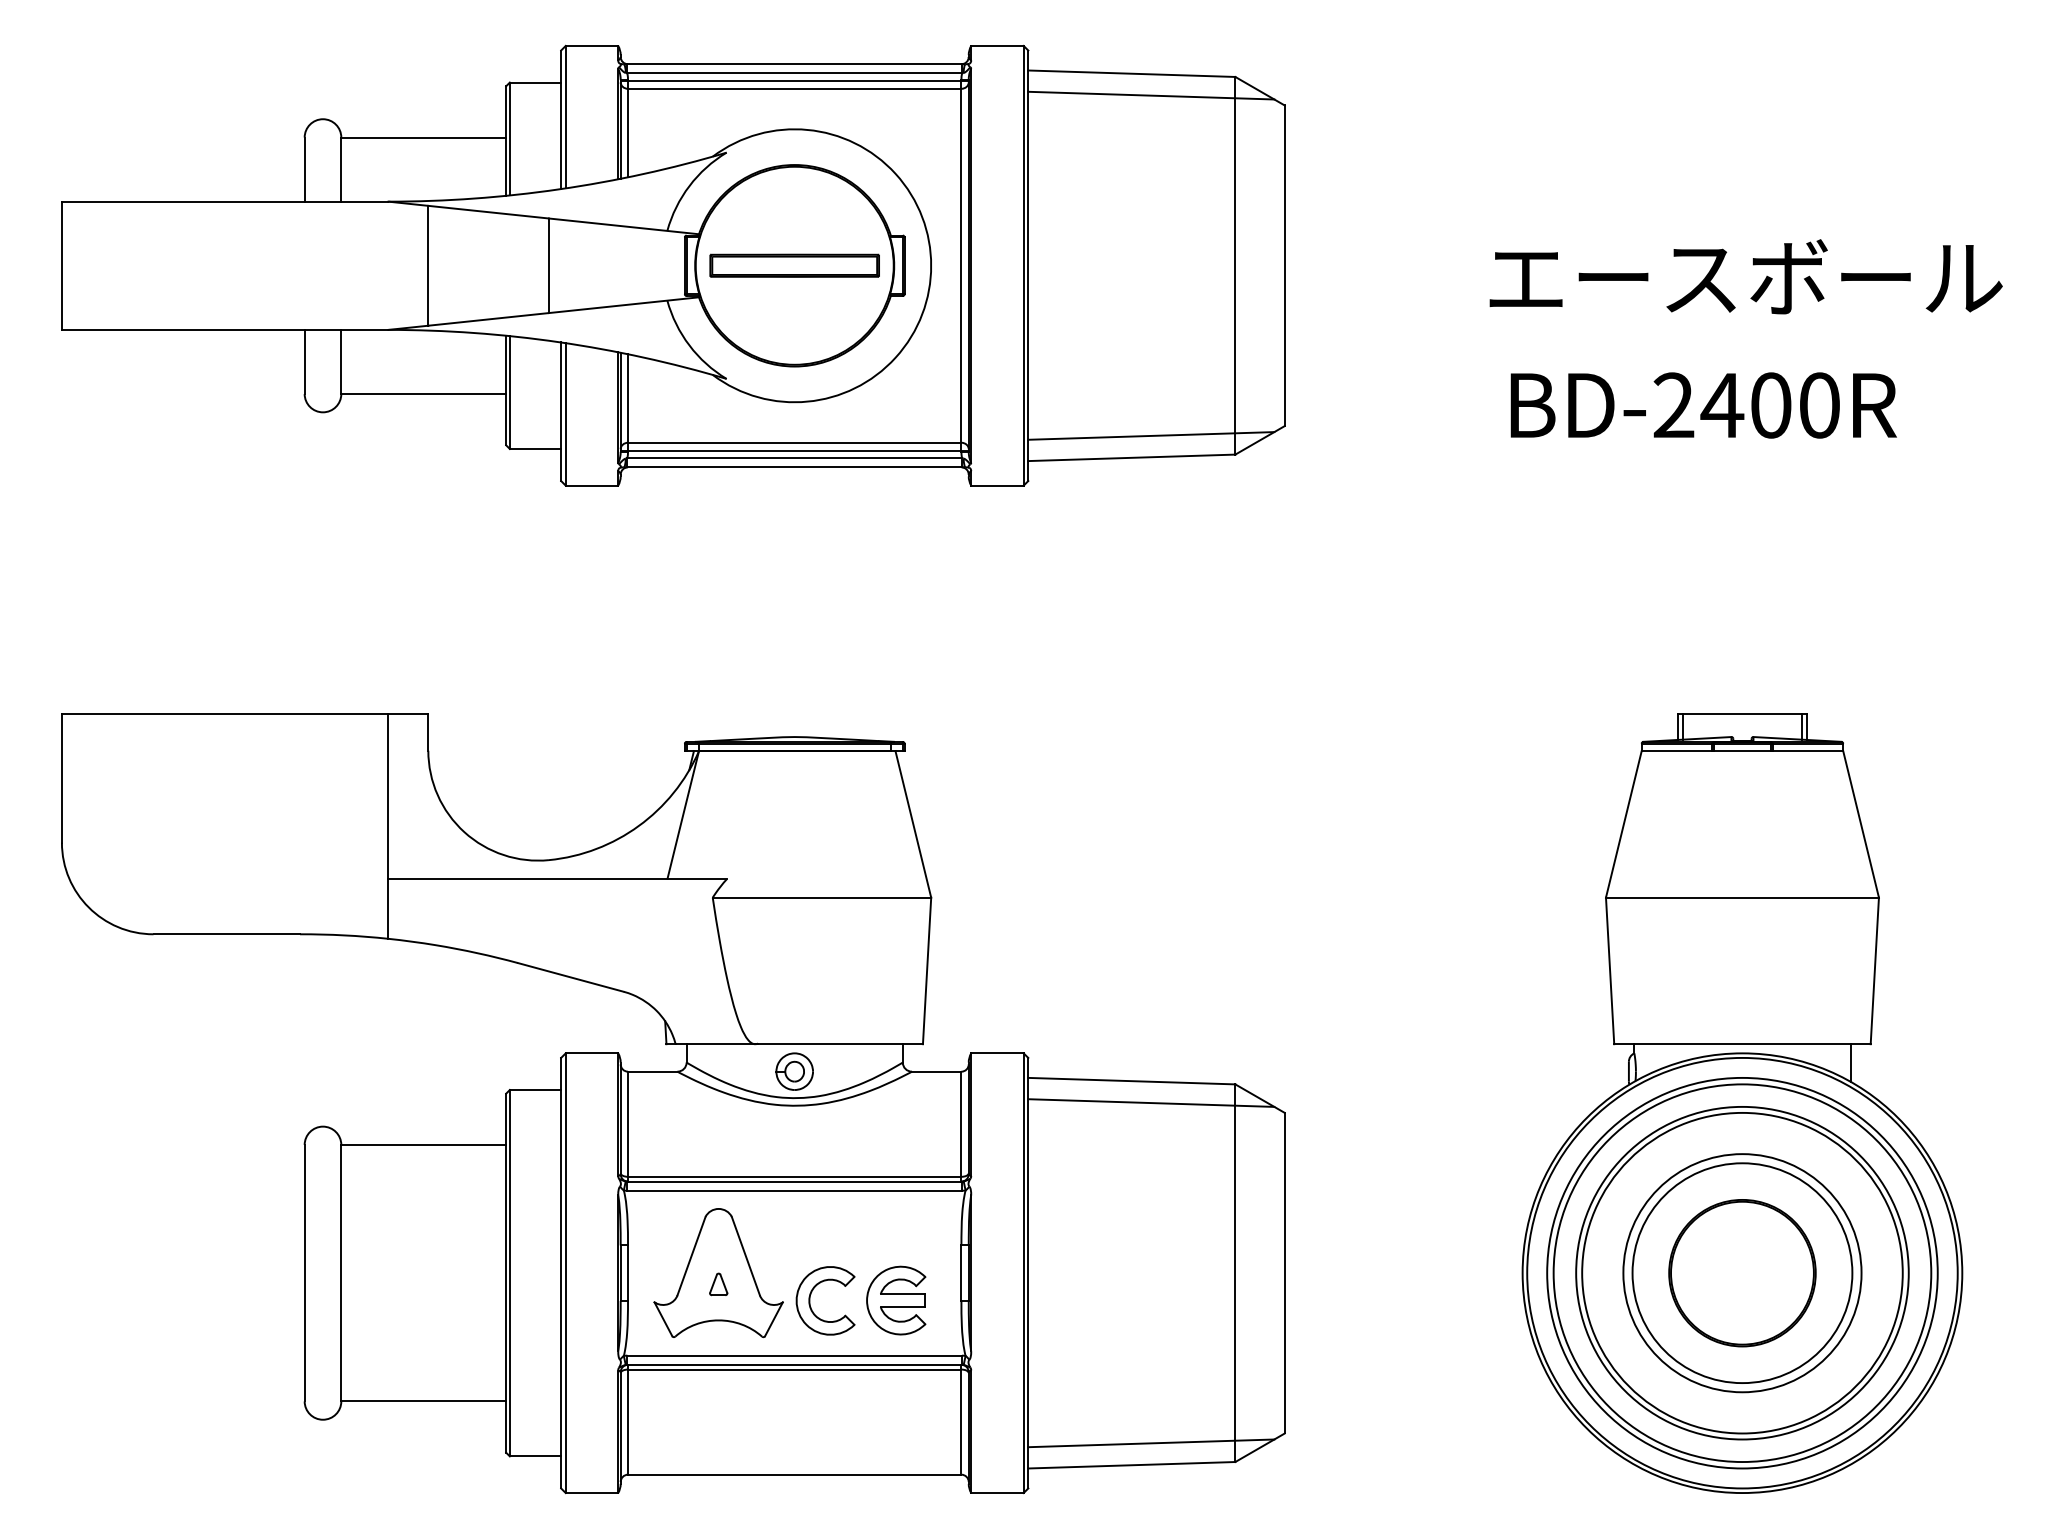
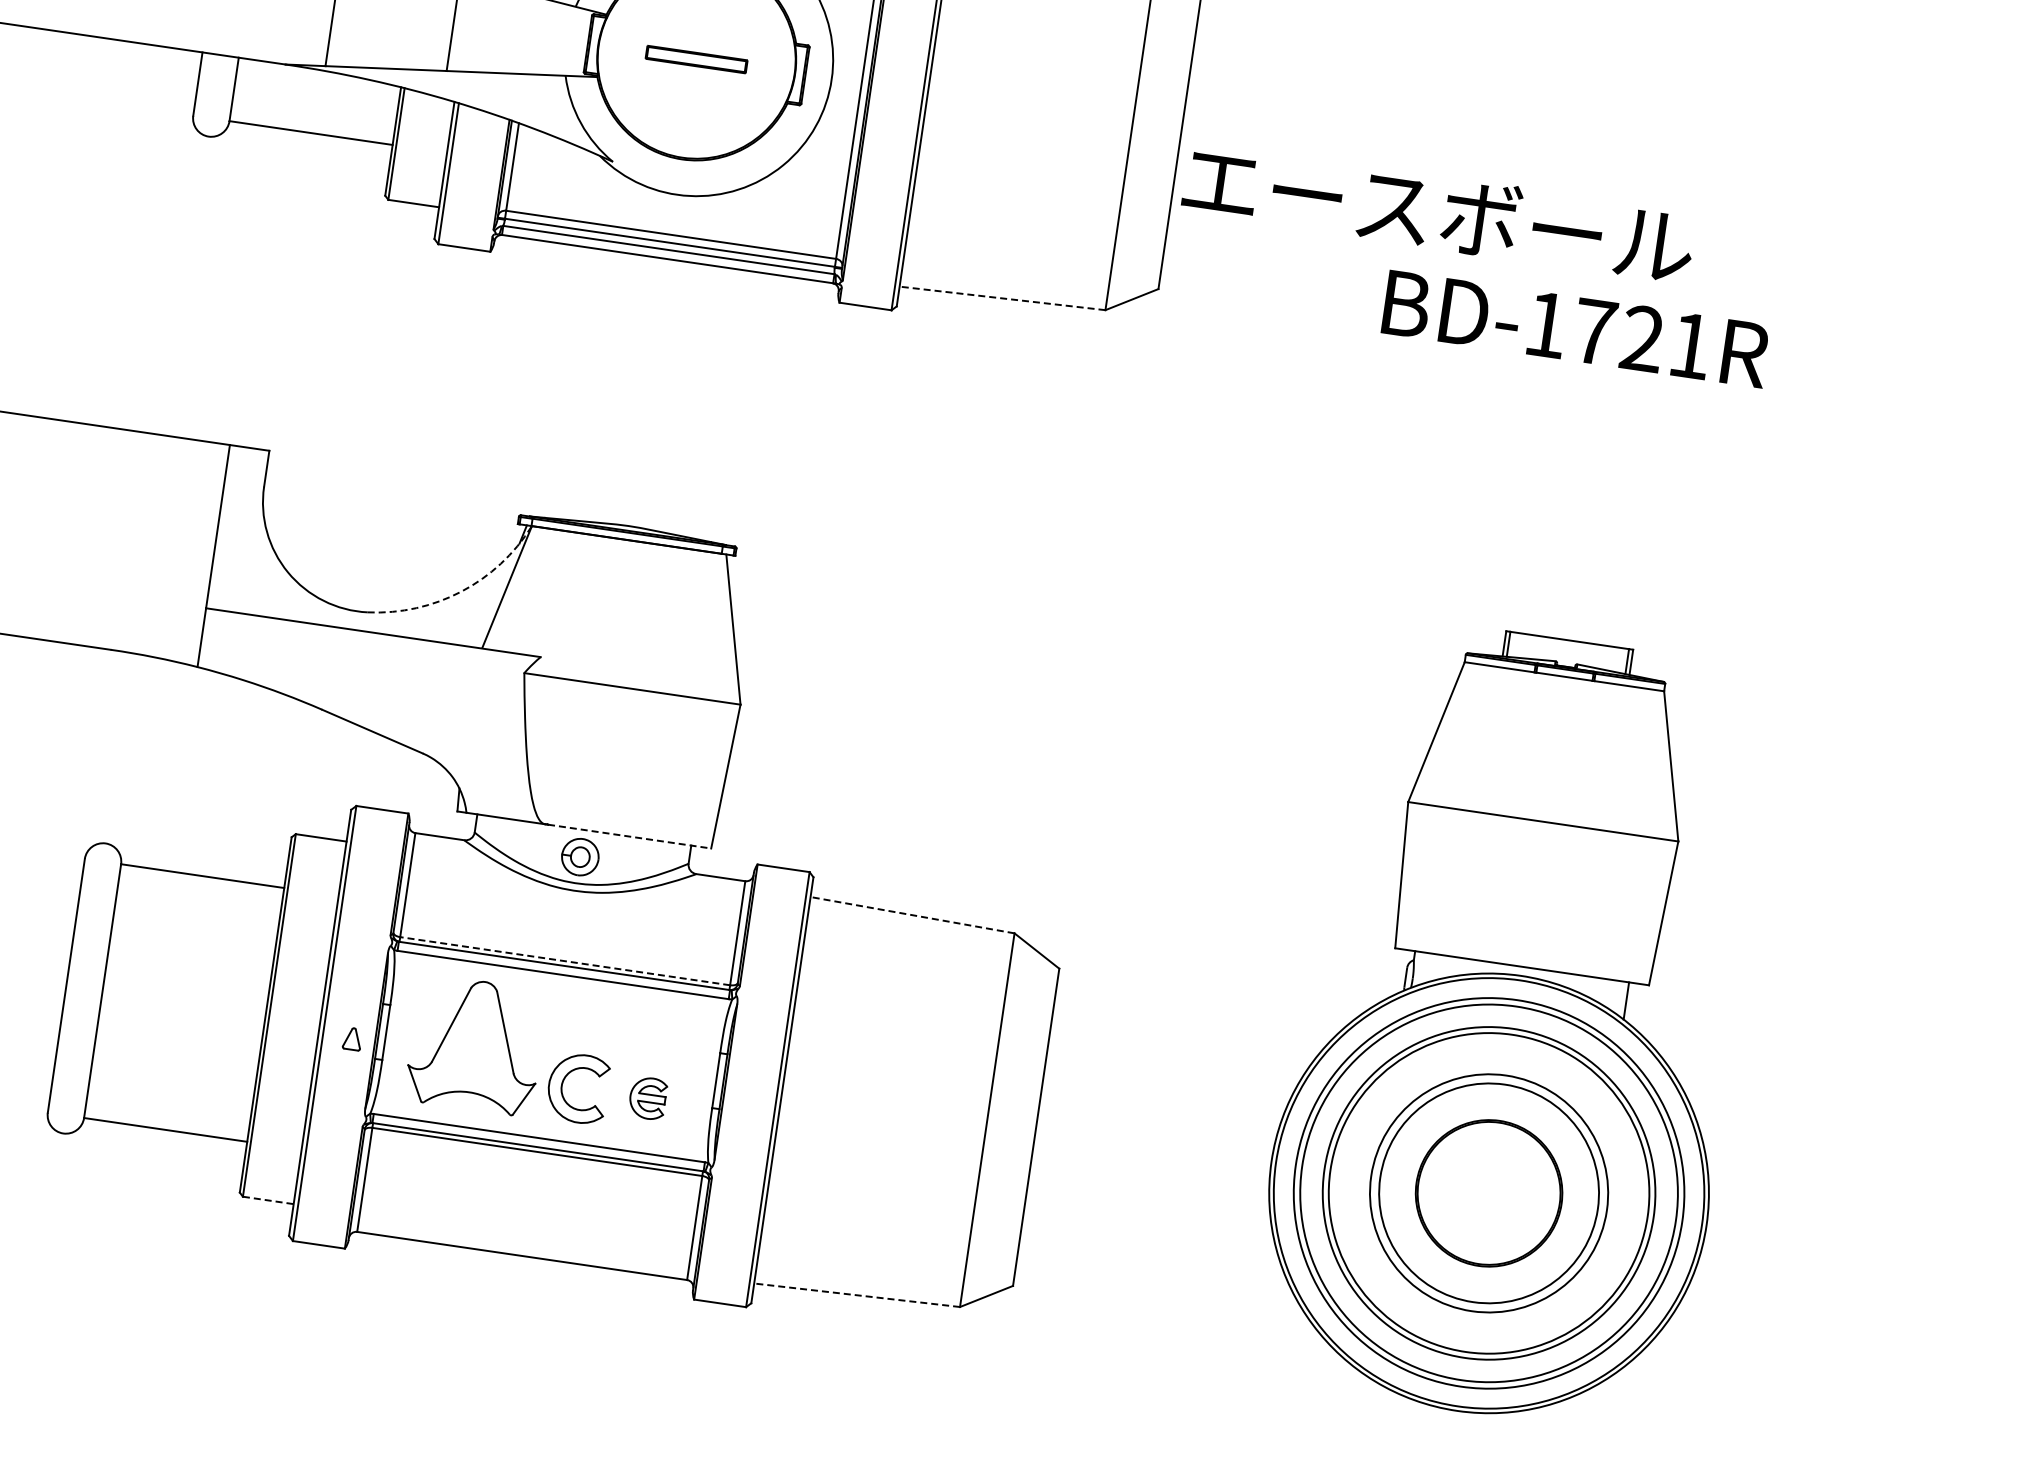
part: (794, 265) -> (696, 59), size x0.6
text: (1745, 276) -> (1438, 212), moved
text: (1746, 405) -> (1618, 335), BD-2400R -> BD-1721R
line: (1151, 435) -> (1025, 279), removed
line: (1131, 457) -> (1002, 298), solid -> dashed
arc: (638, 826) -> (461, 592), solid -> dashed
line: (841, 1044) -> (630, 837), solid -> dashed
line: (1131, 1081) -> (912, 915), solid -> dashed
line: (1151, 1102) -> (928, 939), removed
line: (794, 1176) -> (565, 960), solid -> dashed
part: (718, 1284) -> (352, 1039), moved
part: (896, 1300) -> (648, 1098), size x0.6
line: (1151, 1443) -> (879, 1276), removed
line: (535, 1456) -> (268, 1200), solid -> dashed
line: (1131, 1465) -> (856, 1295), solid -> dashed

